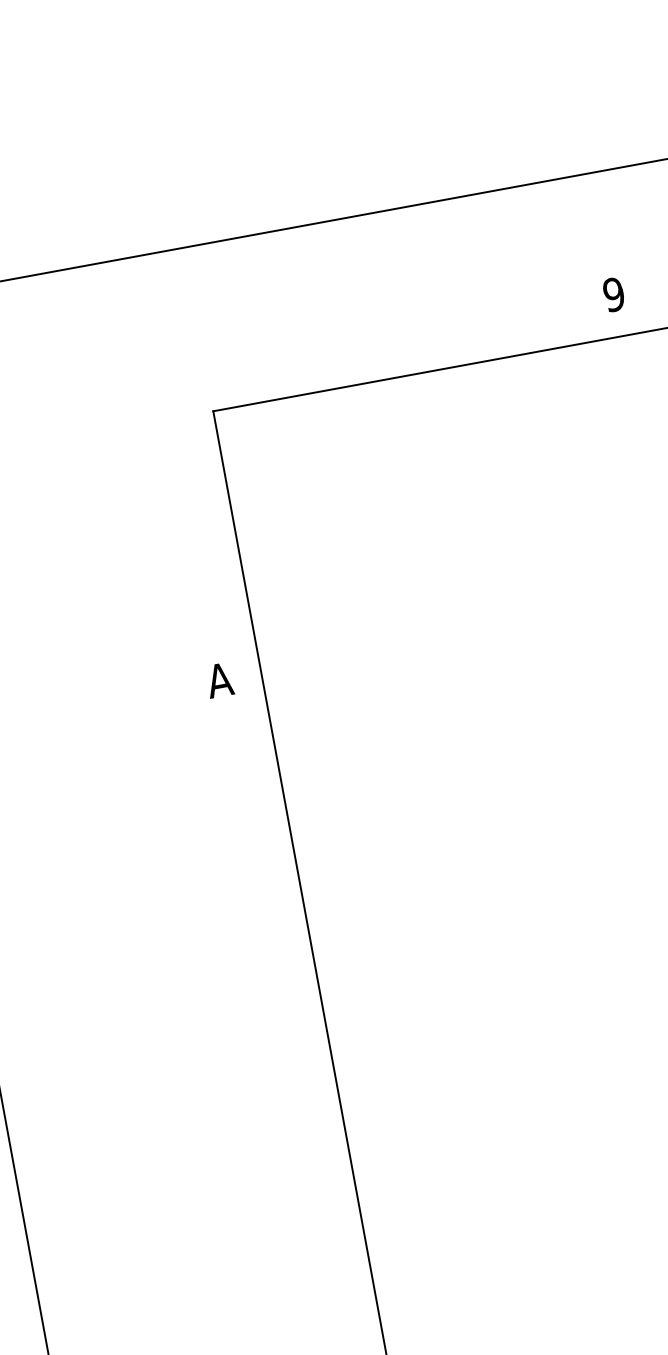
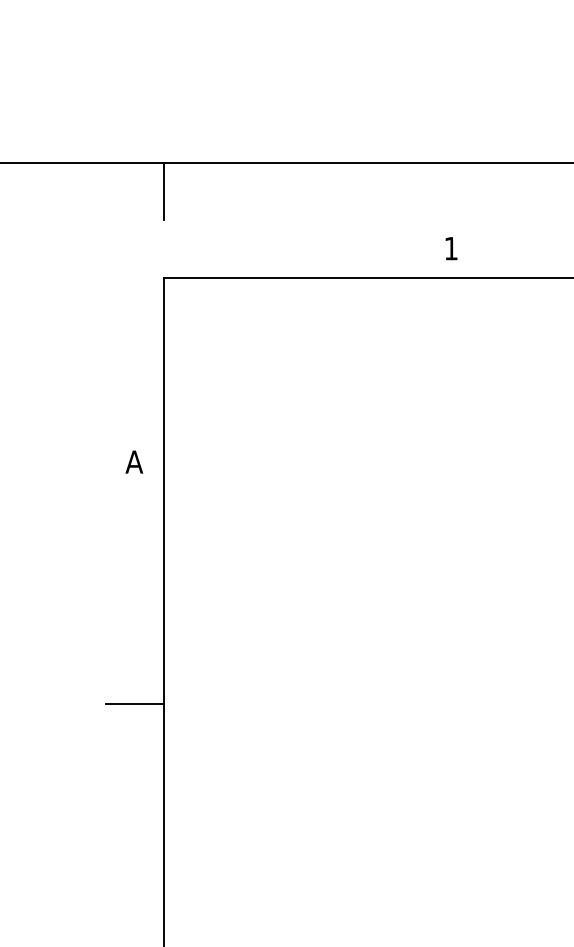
line: (190, 288) -> (163, 191), added
text: (612, 294) -> (450, 248), 9 -> 1
line: (282, 1022) -> (134, 703), added

